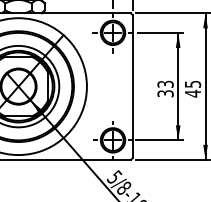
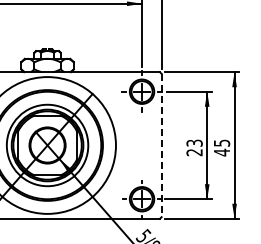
line: (132, 86) -> (161, 145), solid -> dashed
text: (165, 93) -> (194, 152), 33 -> 23

